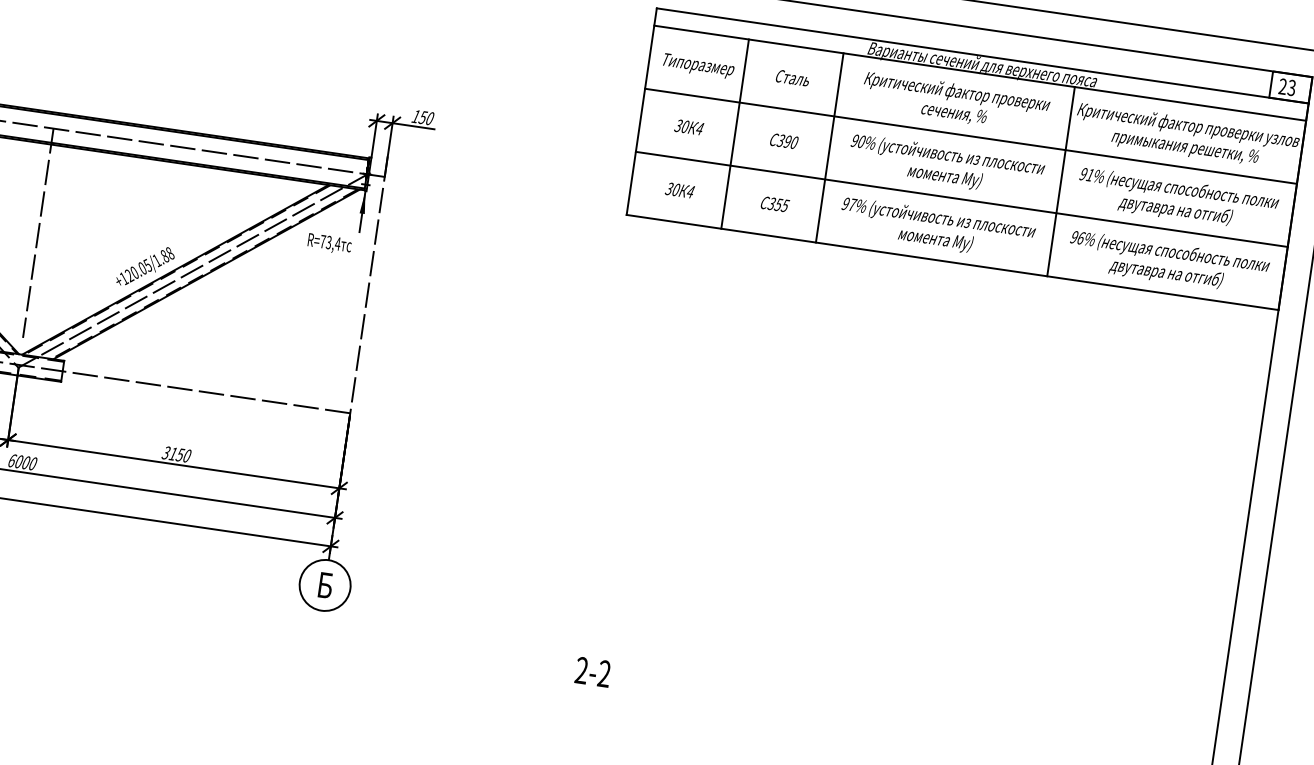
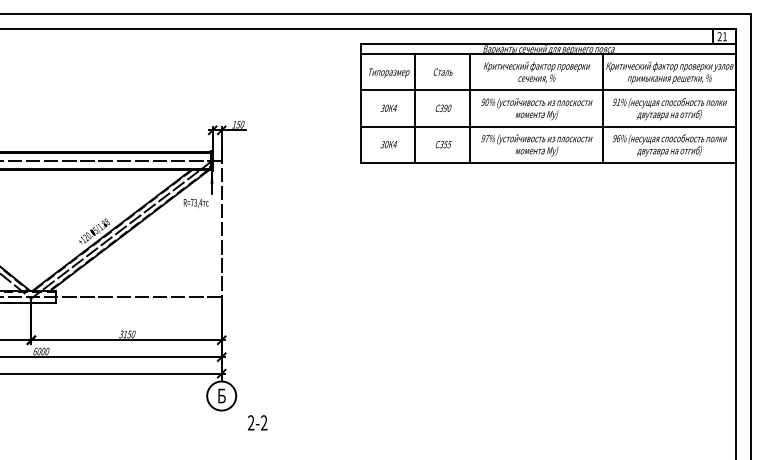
text: (1291, 87) -> (724, 36), 23 -> 21
line: (38, 233) -> (31, 221), removed
text: (592, 671) -> (257, 422), moved

